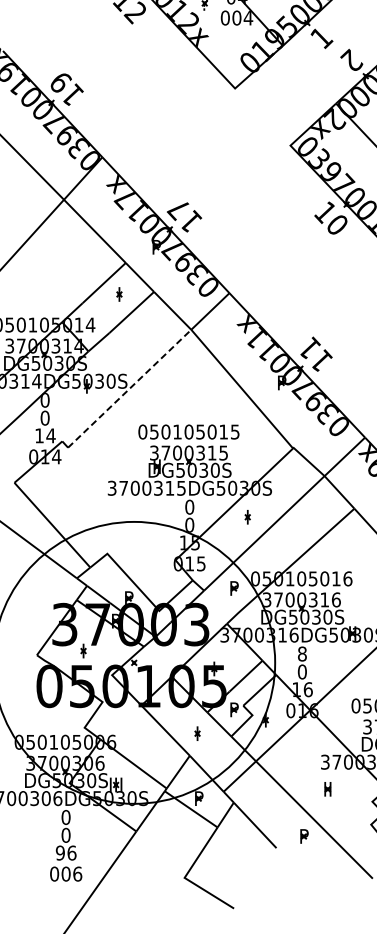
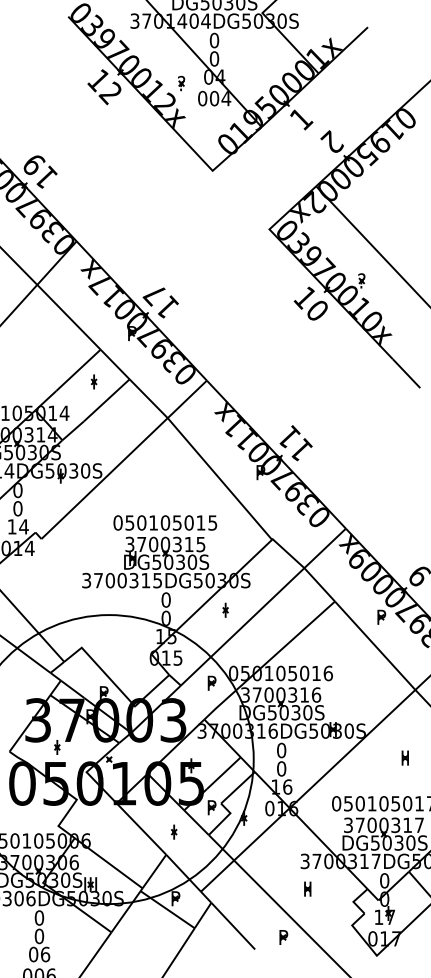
line: (129, 388) -> (104, 478), dashed -> solid
text: (302, 654) -> (281, 750), 8 -> 0
text: (60, 853) -> (33, 954), 96 -> 06

